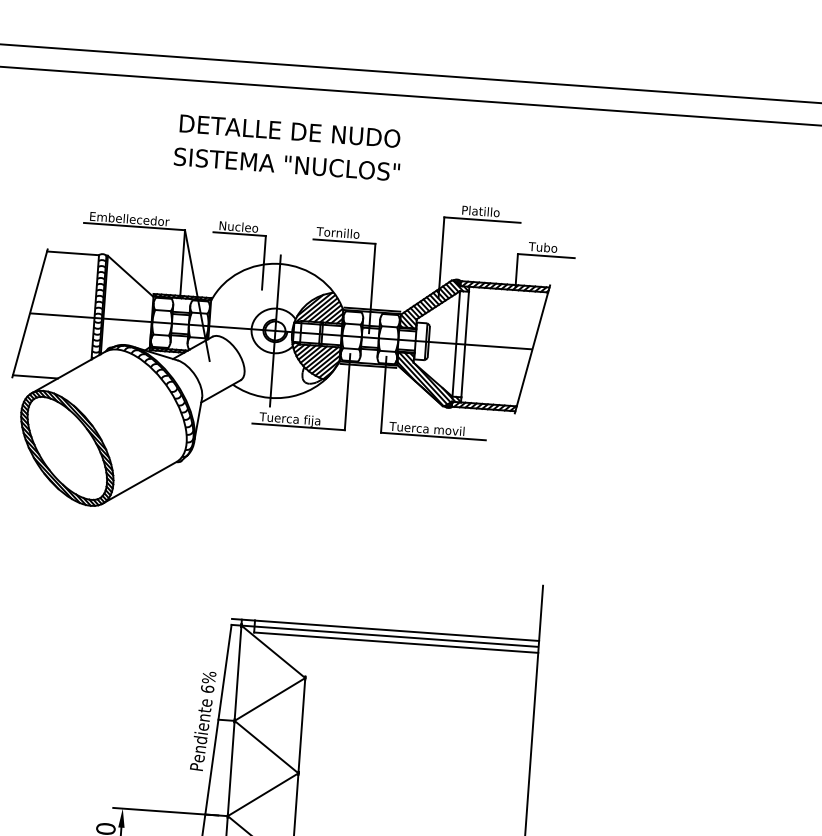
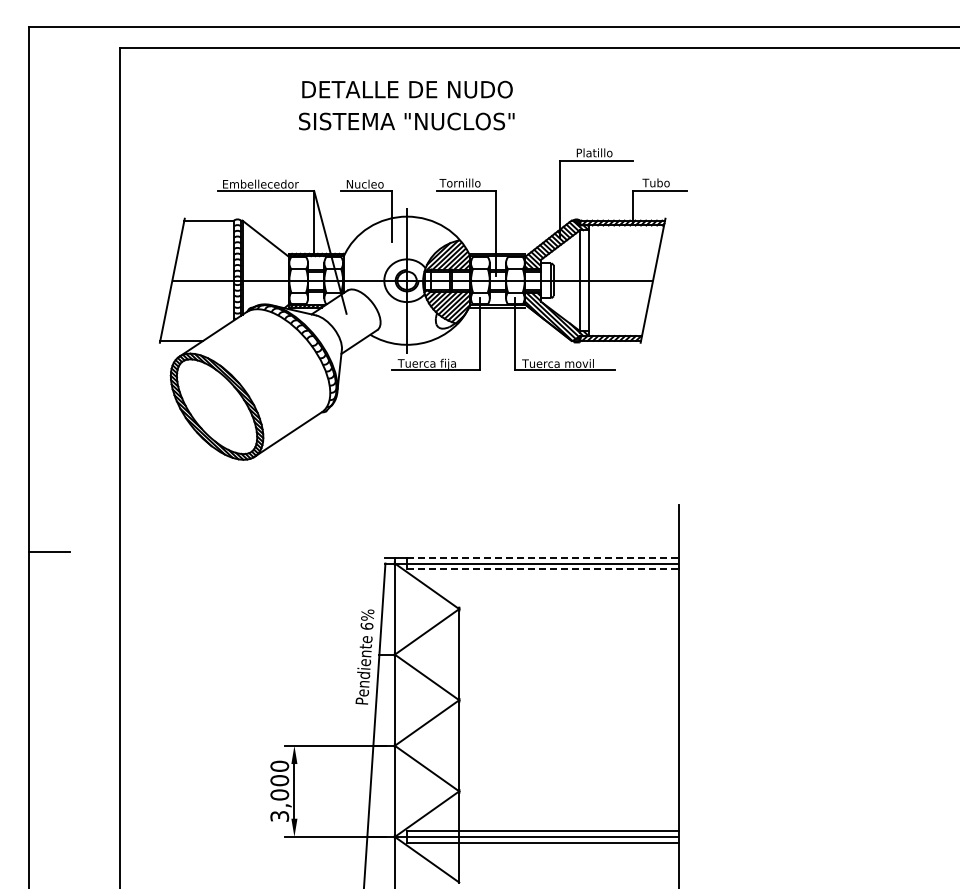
line: (397, 630) -> (543, 557), solid -> dashed
line: (396, 642) -> (543, 569), solid -> dashed

